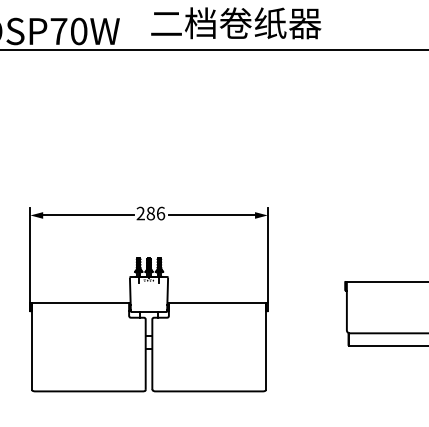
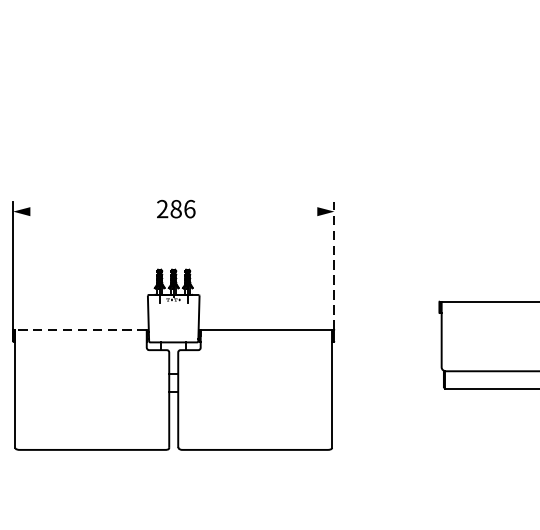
line: (85, 215) -> (87, 211), removed
line: (213, 215) -> (261, 211), removed
line: (267, 255) -> (334, 265), solid -> dashed
line: (80, 302) -> (80, 329), solid -> dashed

